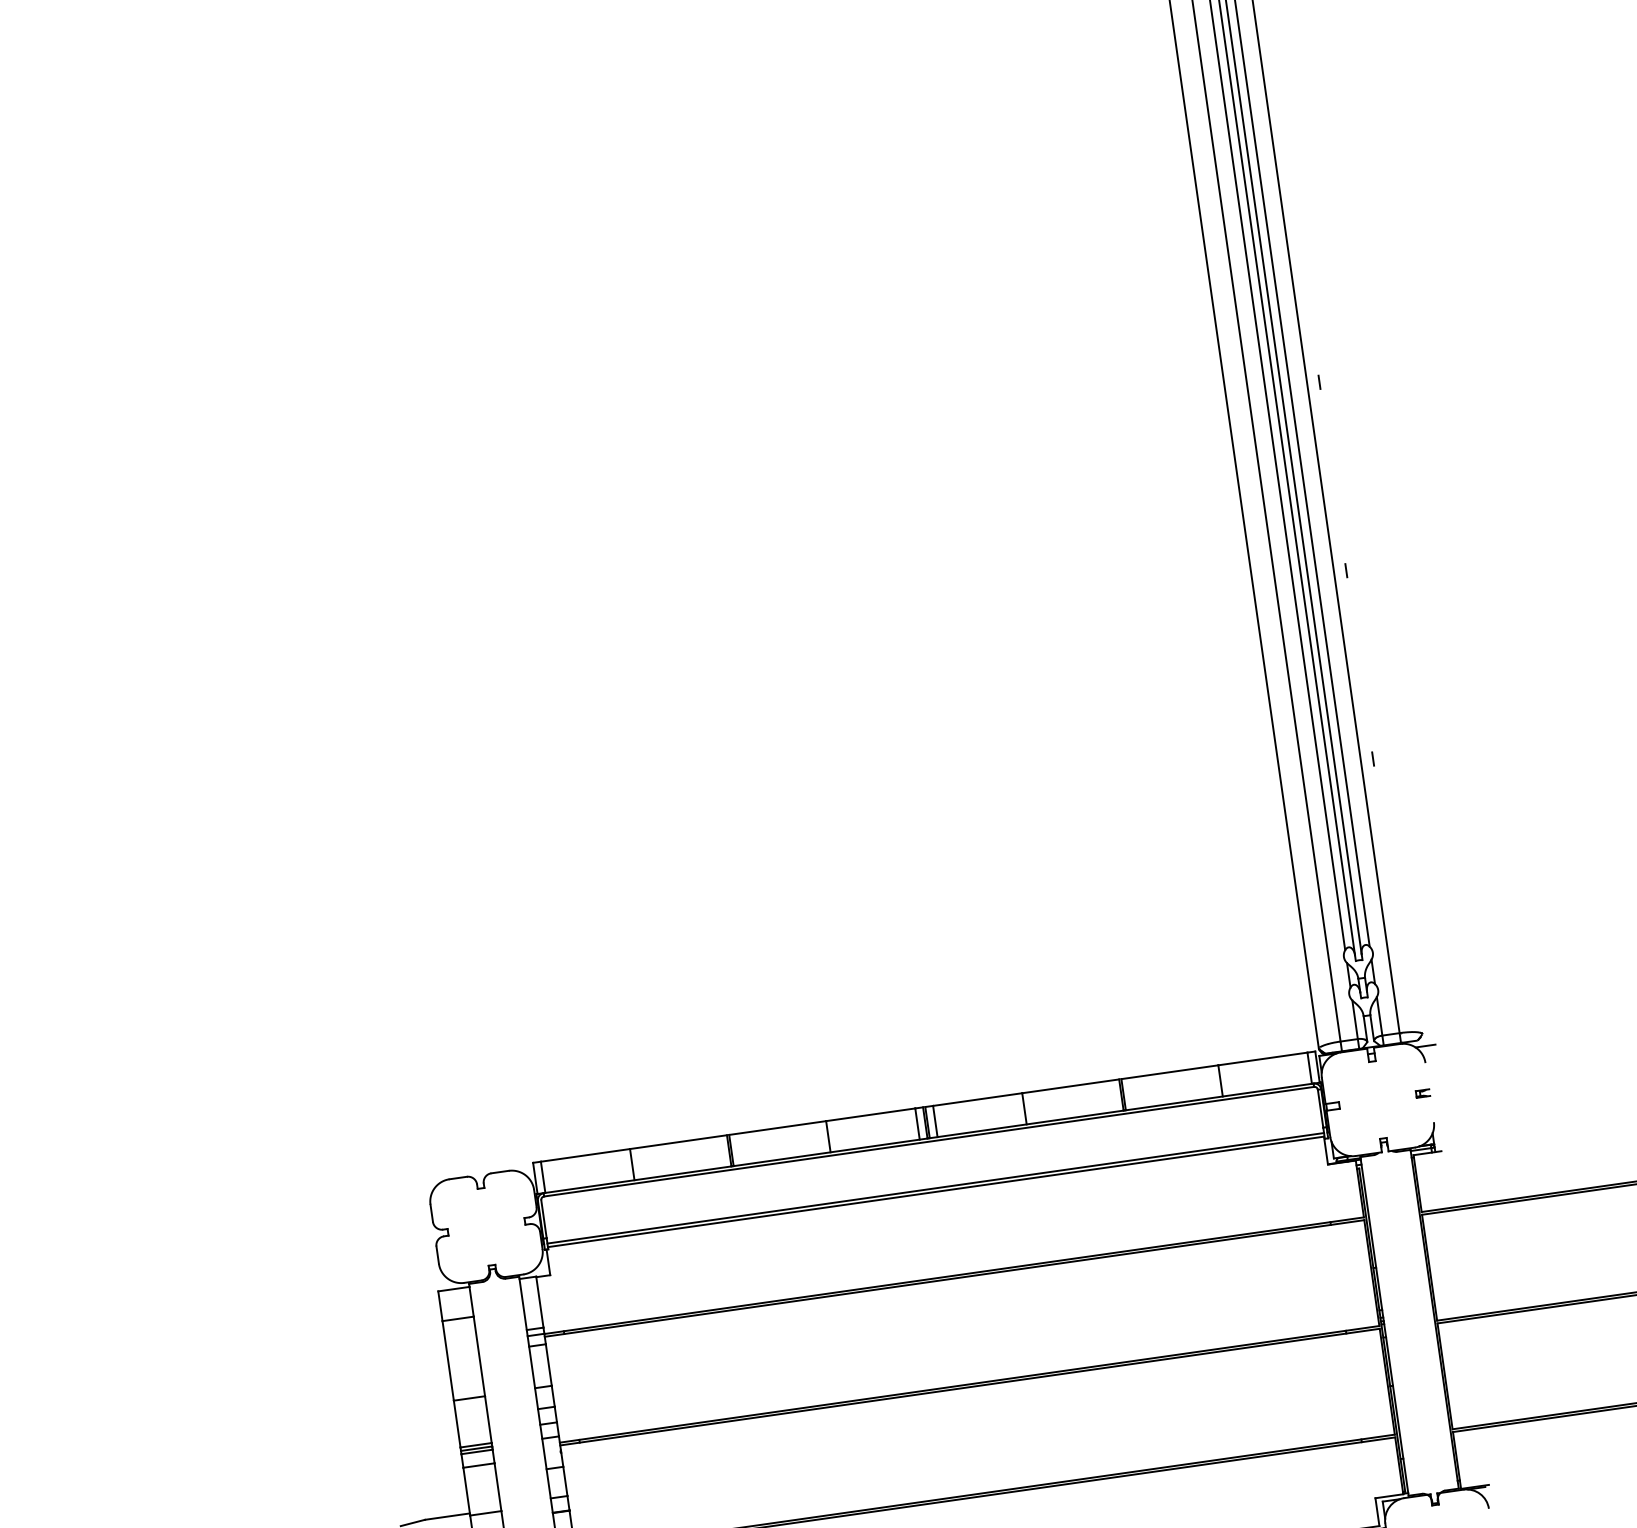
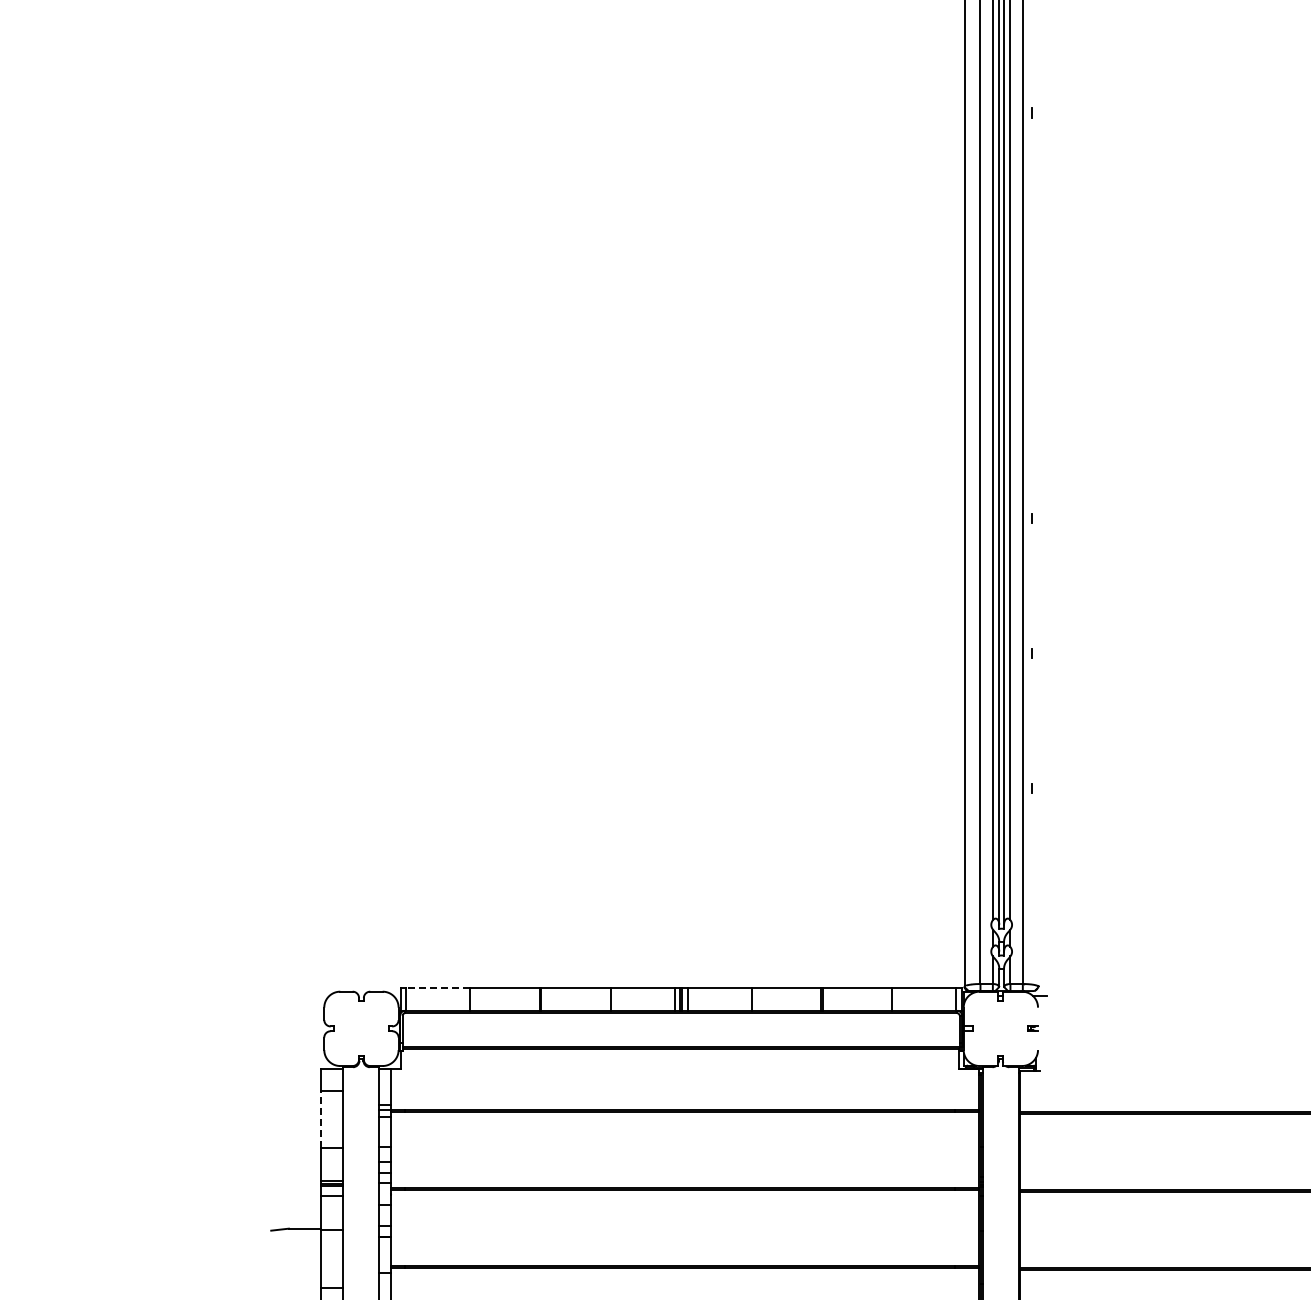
line: (585, 1155) -> (438, 988), solid -> dashed
line: (448, 1361) -> (321, 1119), solid -> dashed

